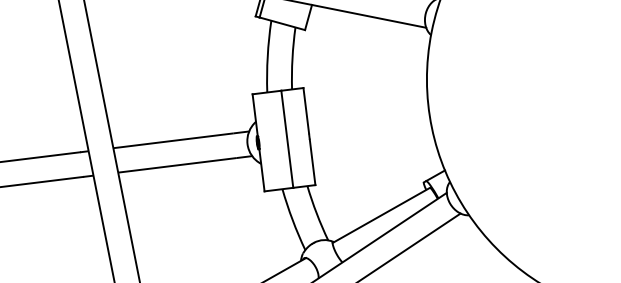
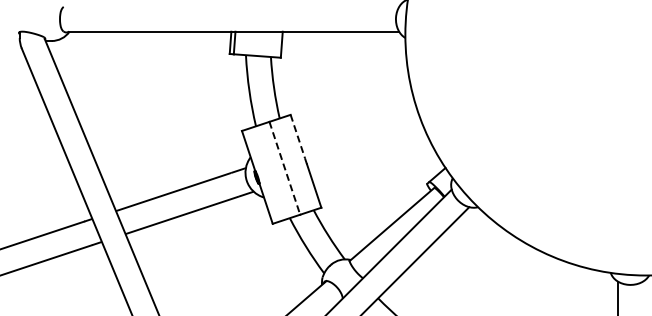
line: (305, 110) -> (297, 136), solid -> dashed
line: (286, 139) -> (284, 168), solid -> dashed

